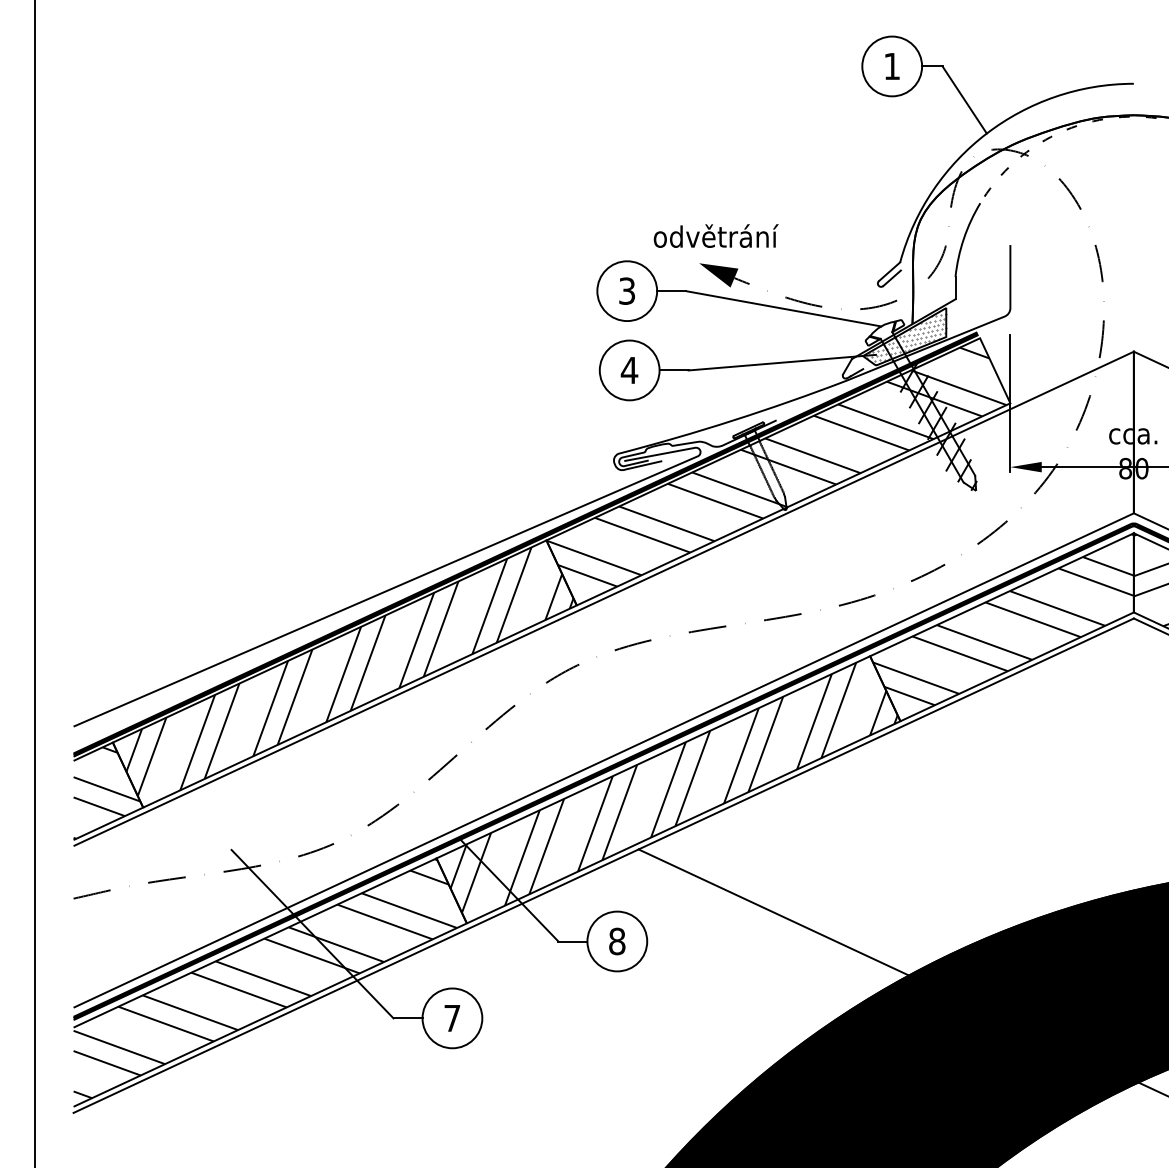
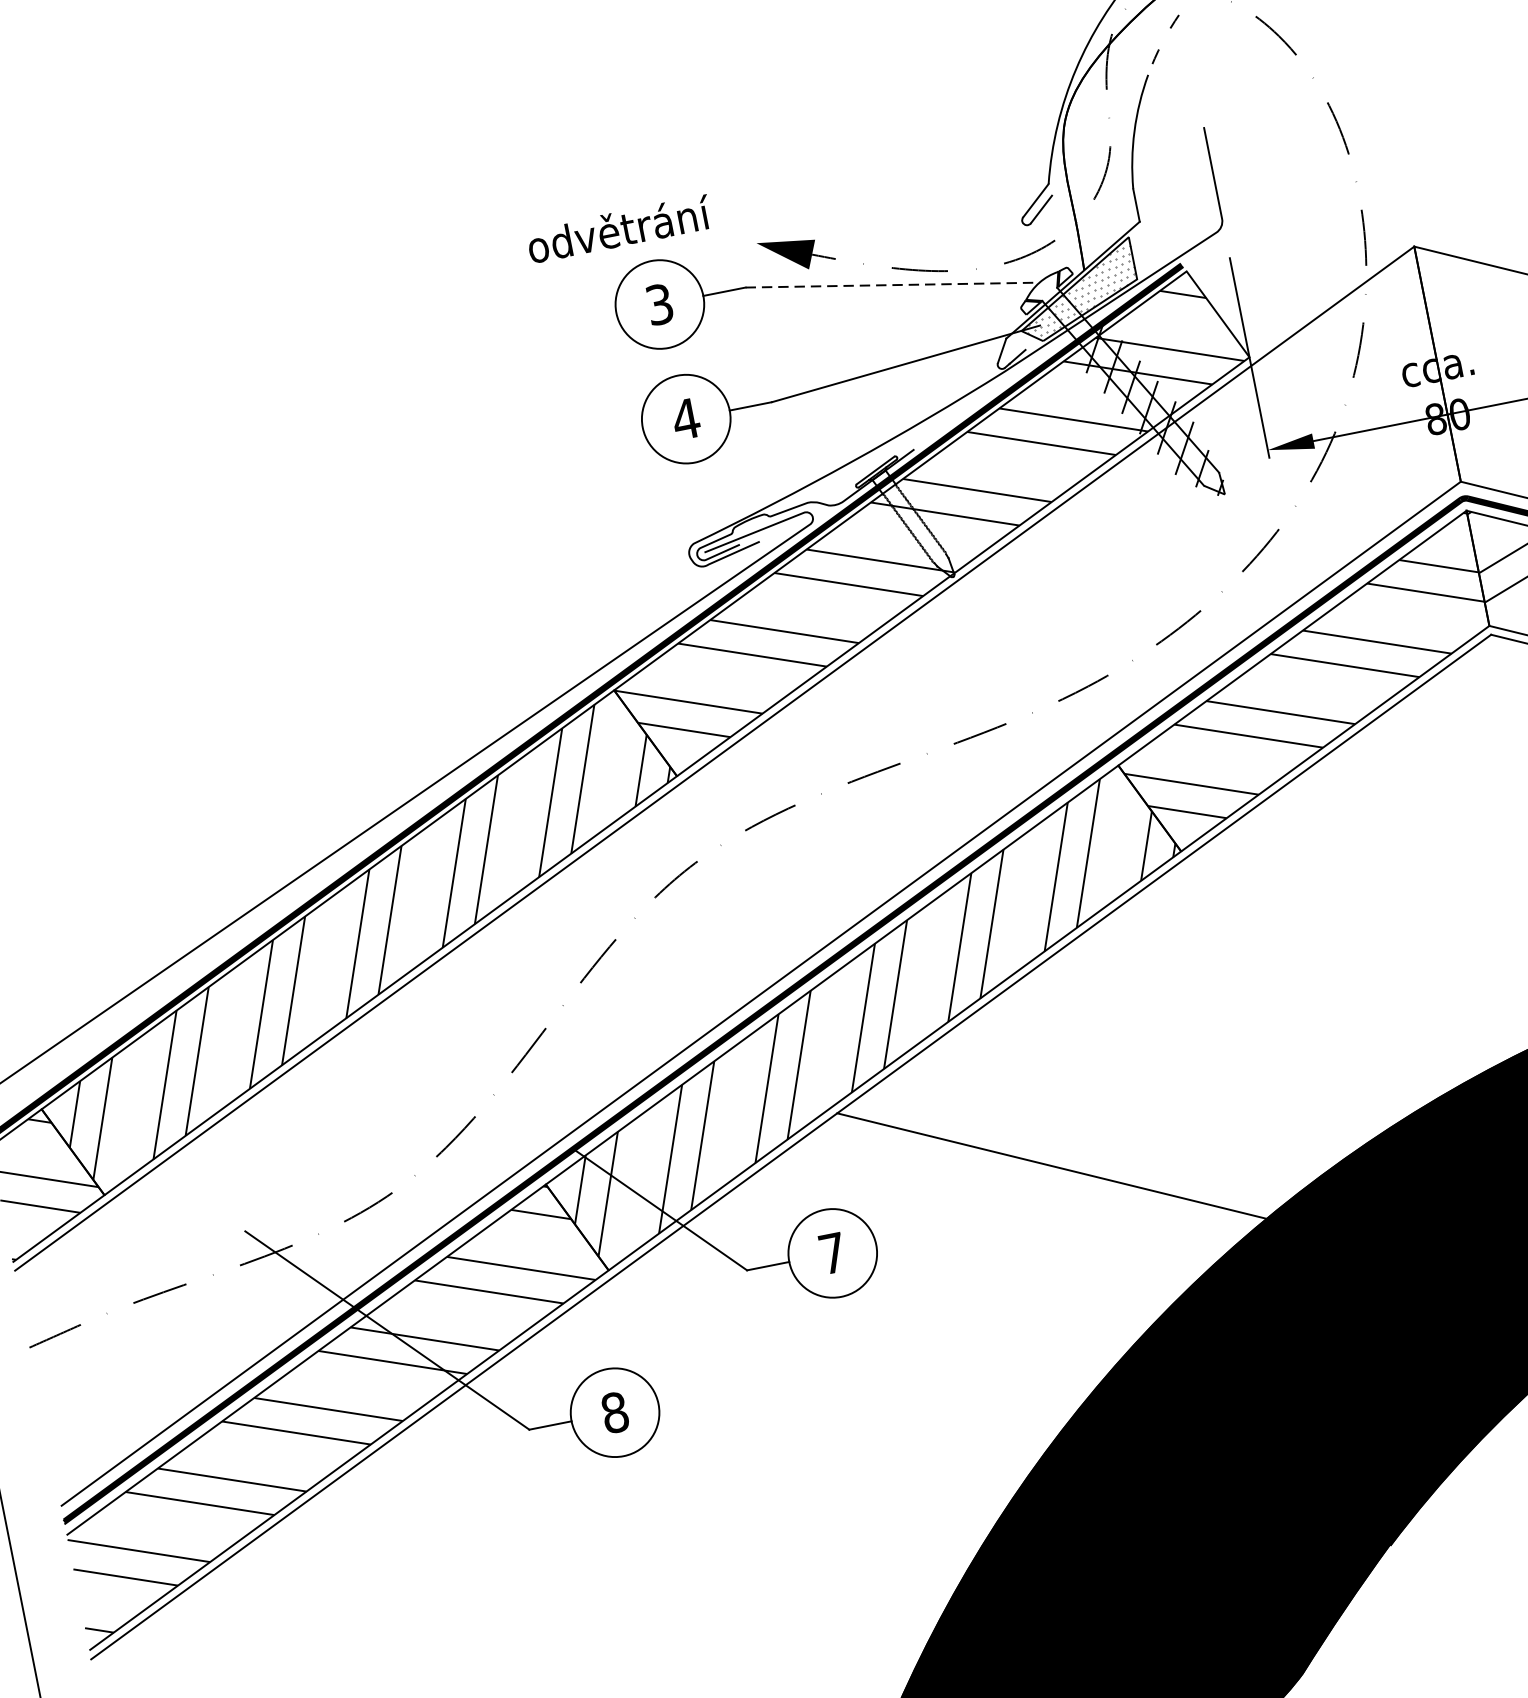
text: (715, 235) -> (618, 228), moved
line: (784, 308) -> (893, 284), solid -> dashed
text: (617, 941) -> (833, 1253), 8 -> 7
text: (452, 1018) -> (615, 1412), 7 -> 8

